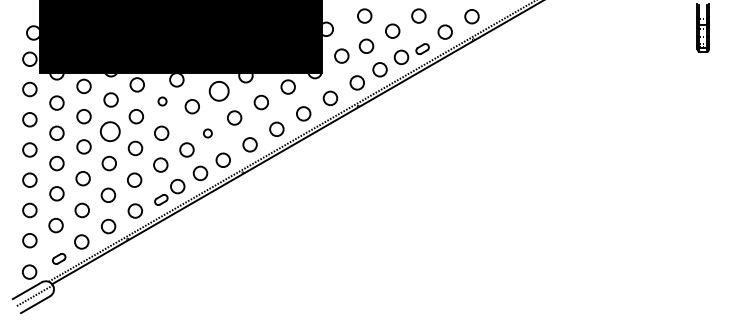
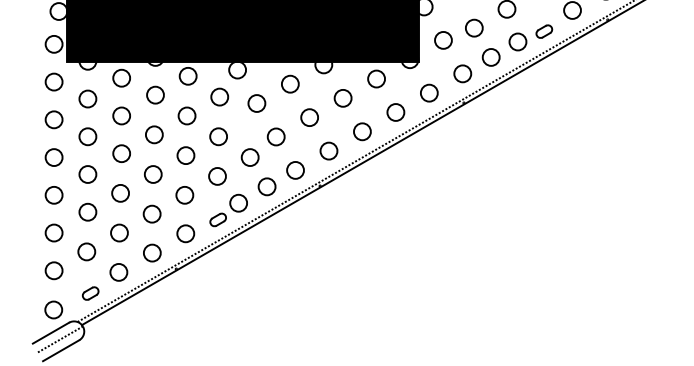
circle: (218, 90) -> (289, 83), size x0.71
circle: (162, 101) -> (219, 97), size x1.67
circle: (109, 131) -> (153, 134), size x0.71
circle: (207, 133) -> (275, 136), size x1.67

